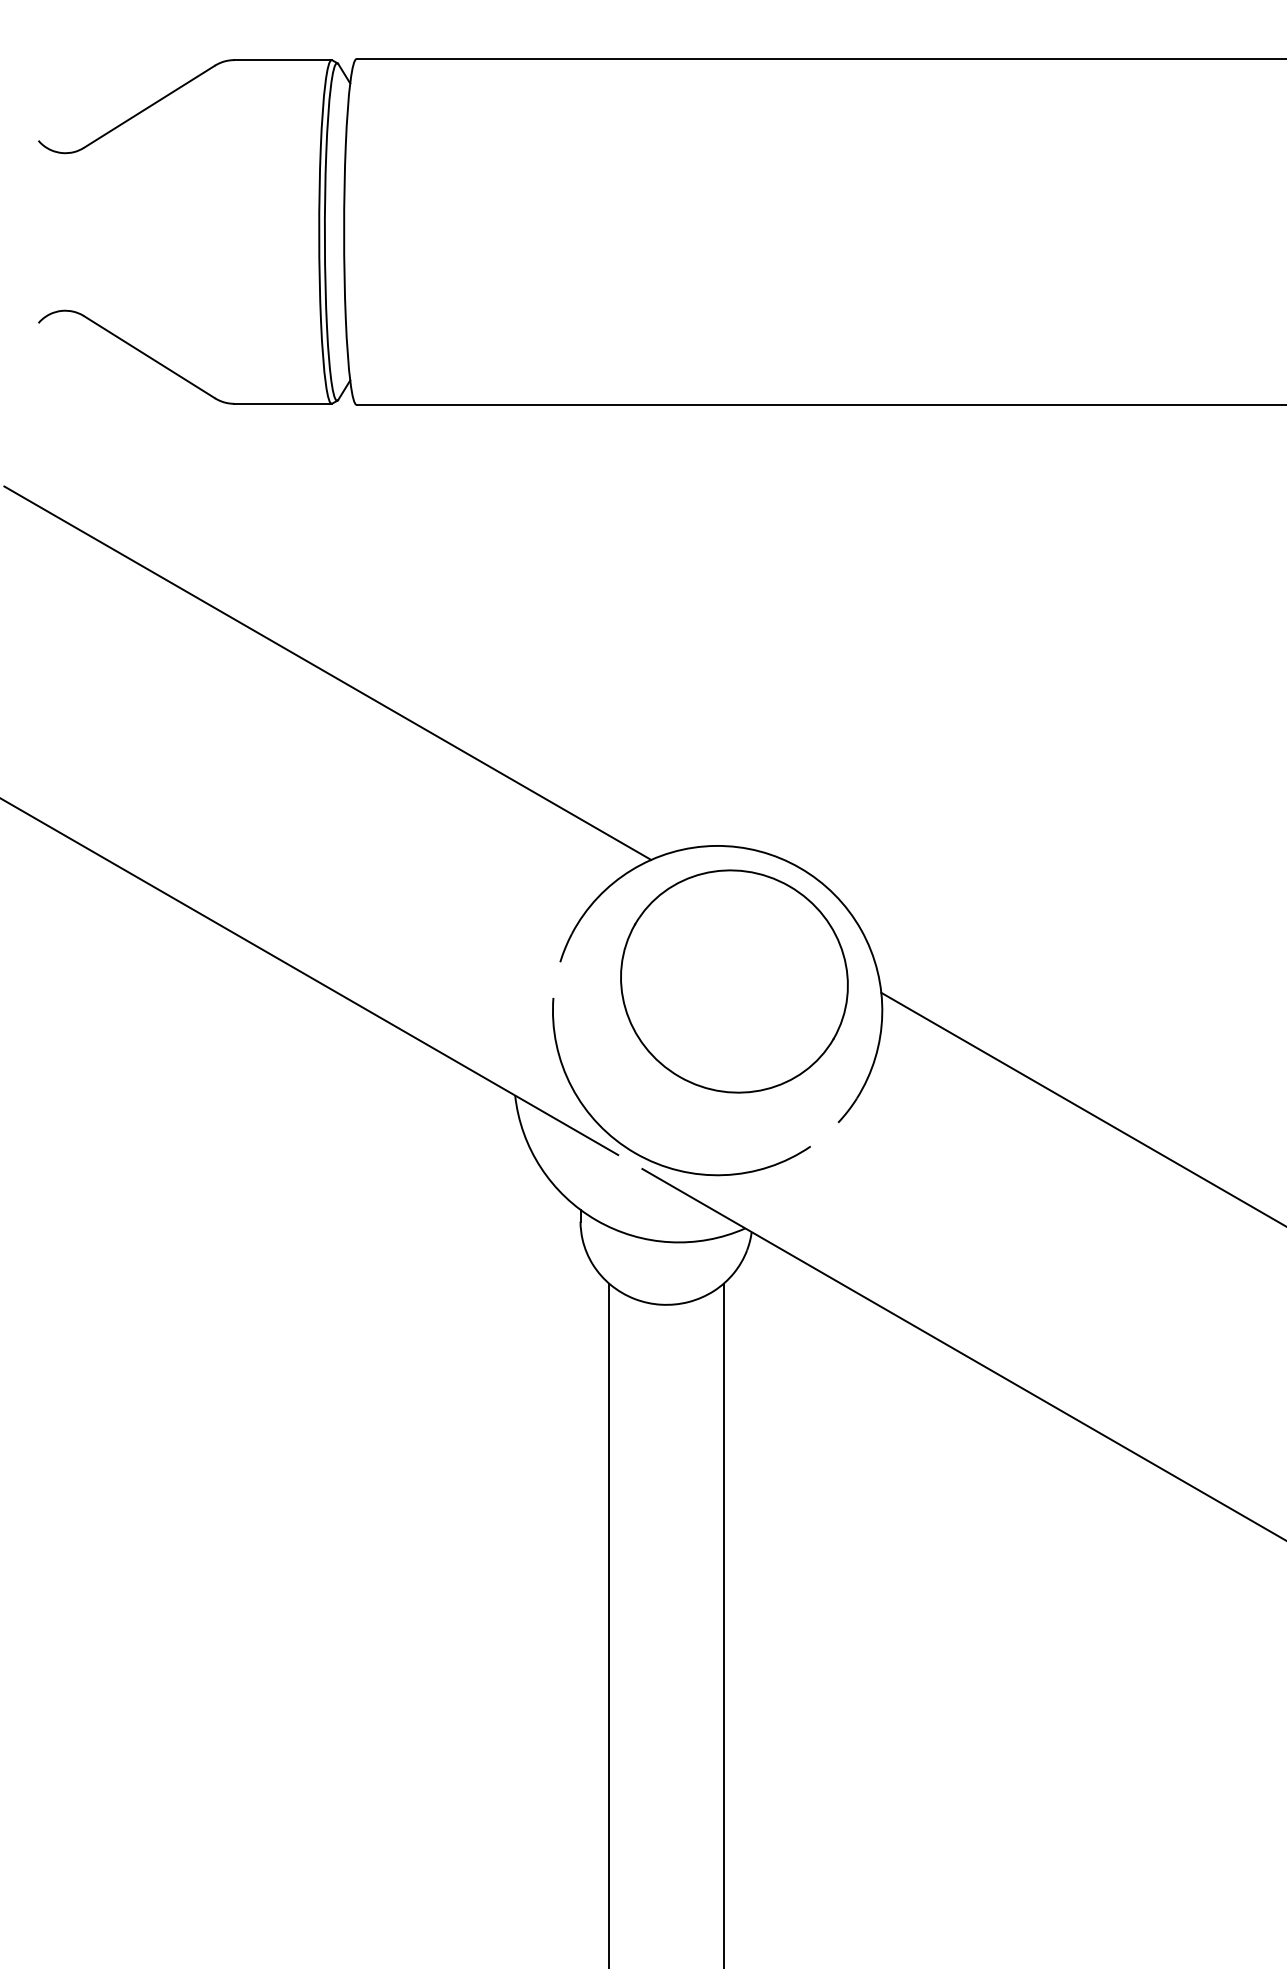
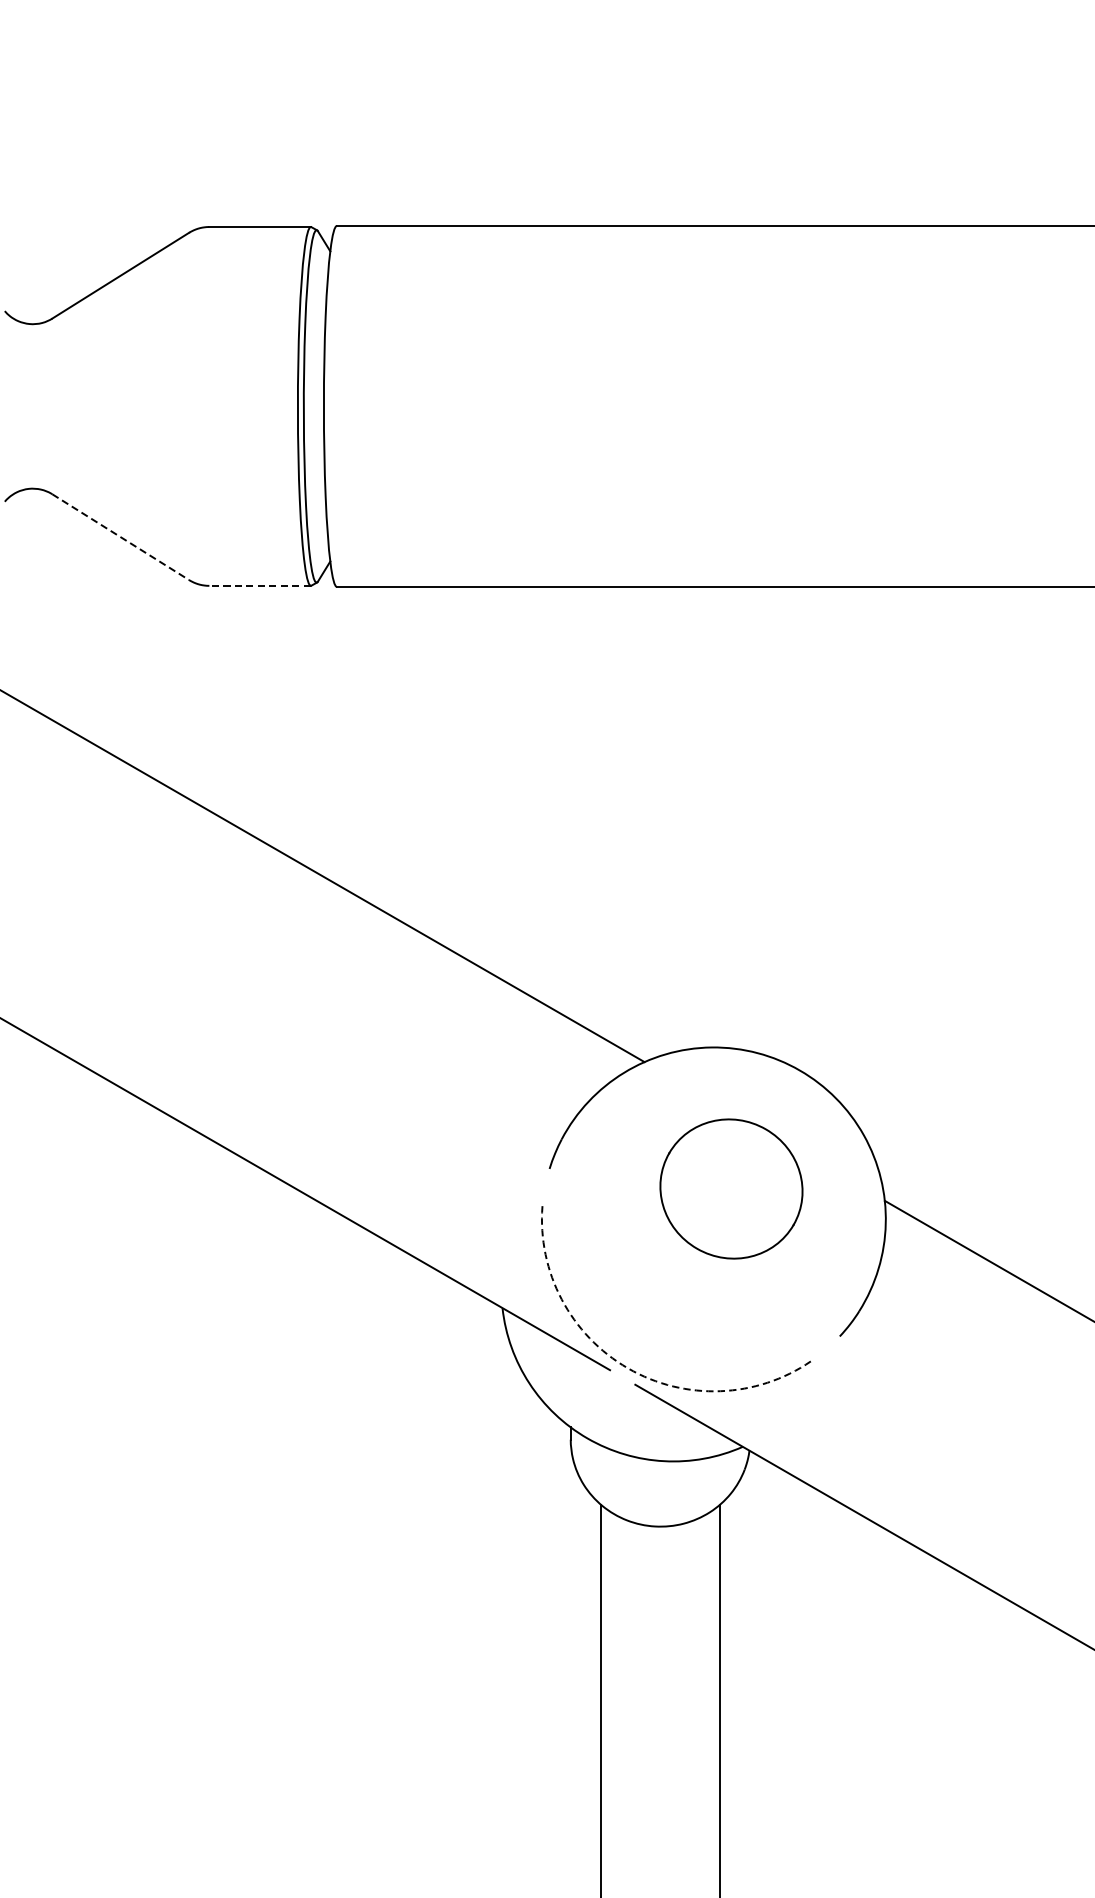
line: (149, 357) -> (120, 537), solid -> dashed
line: (283, 403) -> (260, 585), solid -> dashed
part: (734, 981) -> (731, 1189), size x0.6
arc: (635, 1153) -> (628, 1368), solid -> dashed

